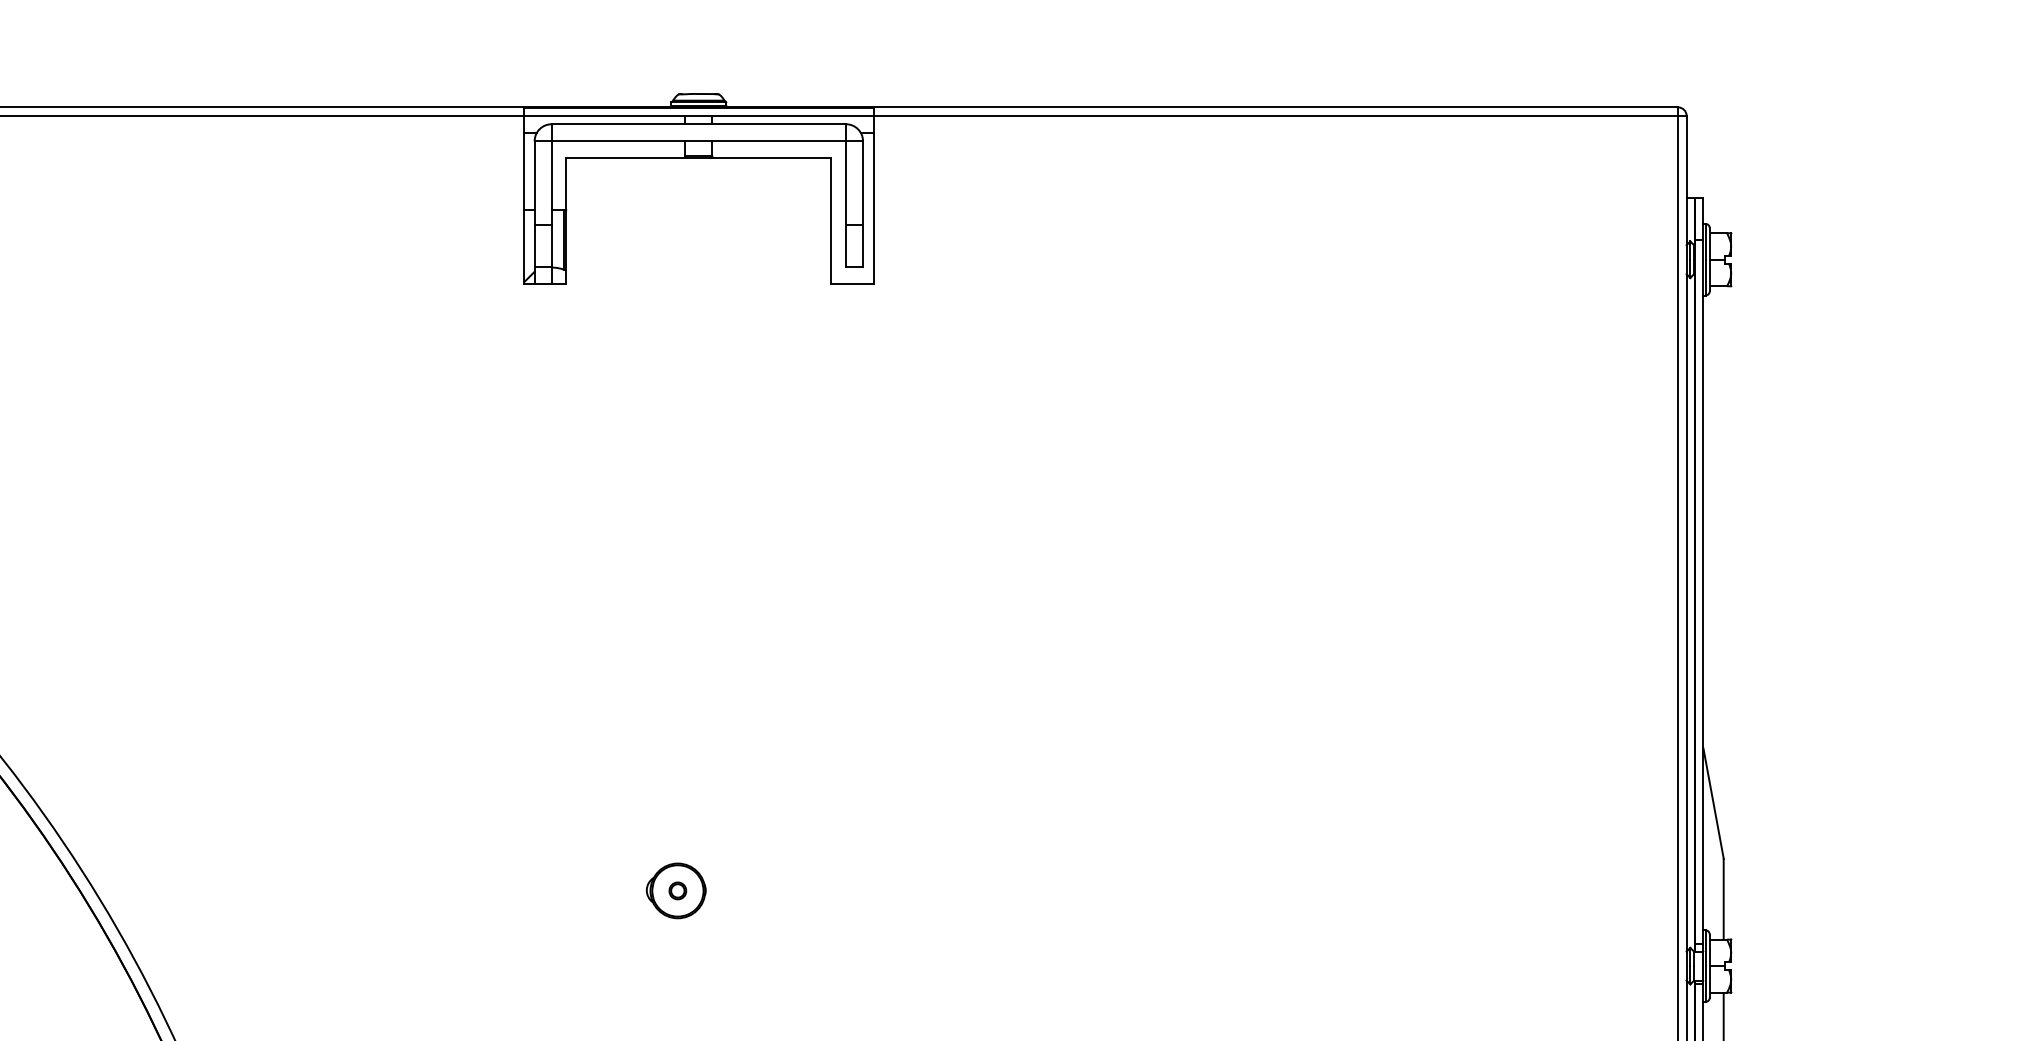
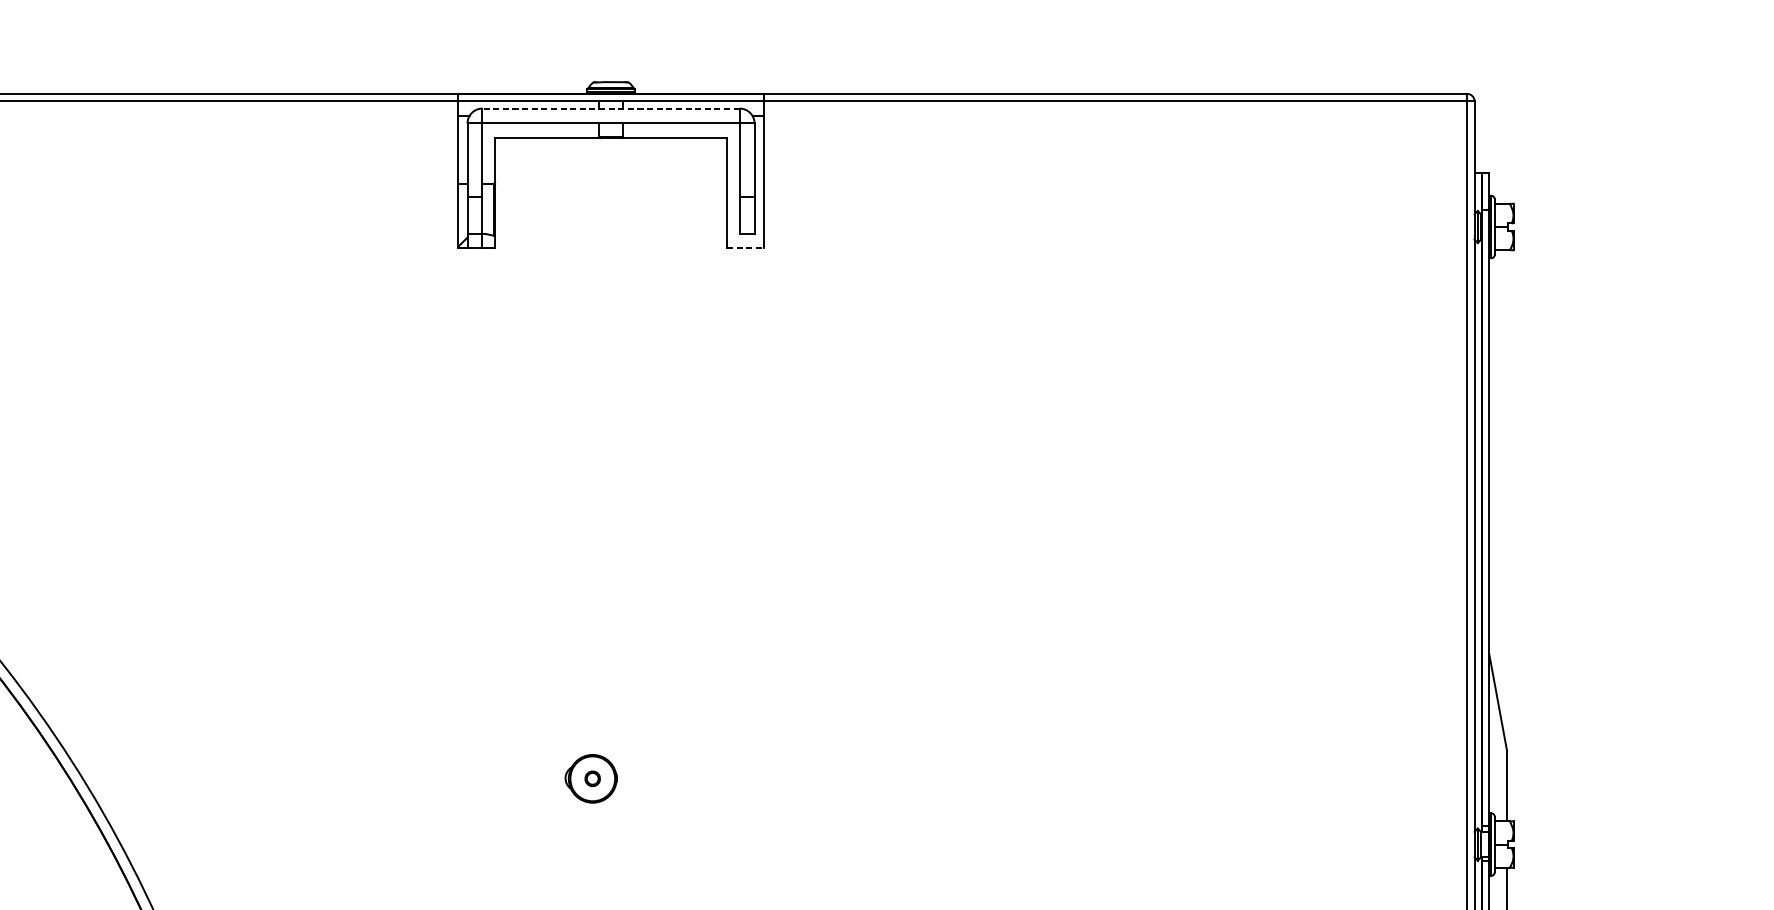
line: (698, 124) -> (610, 108), solid -> dashed
line: (852, 284) -> (745, 248), solid -> dashed

